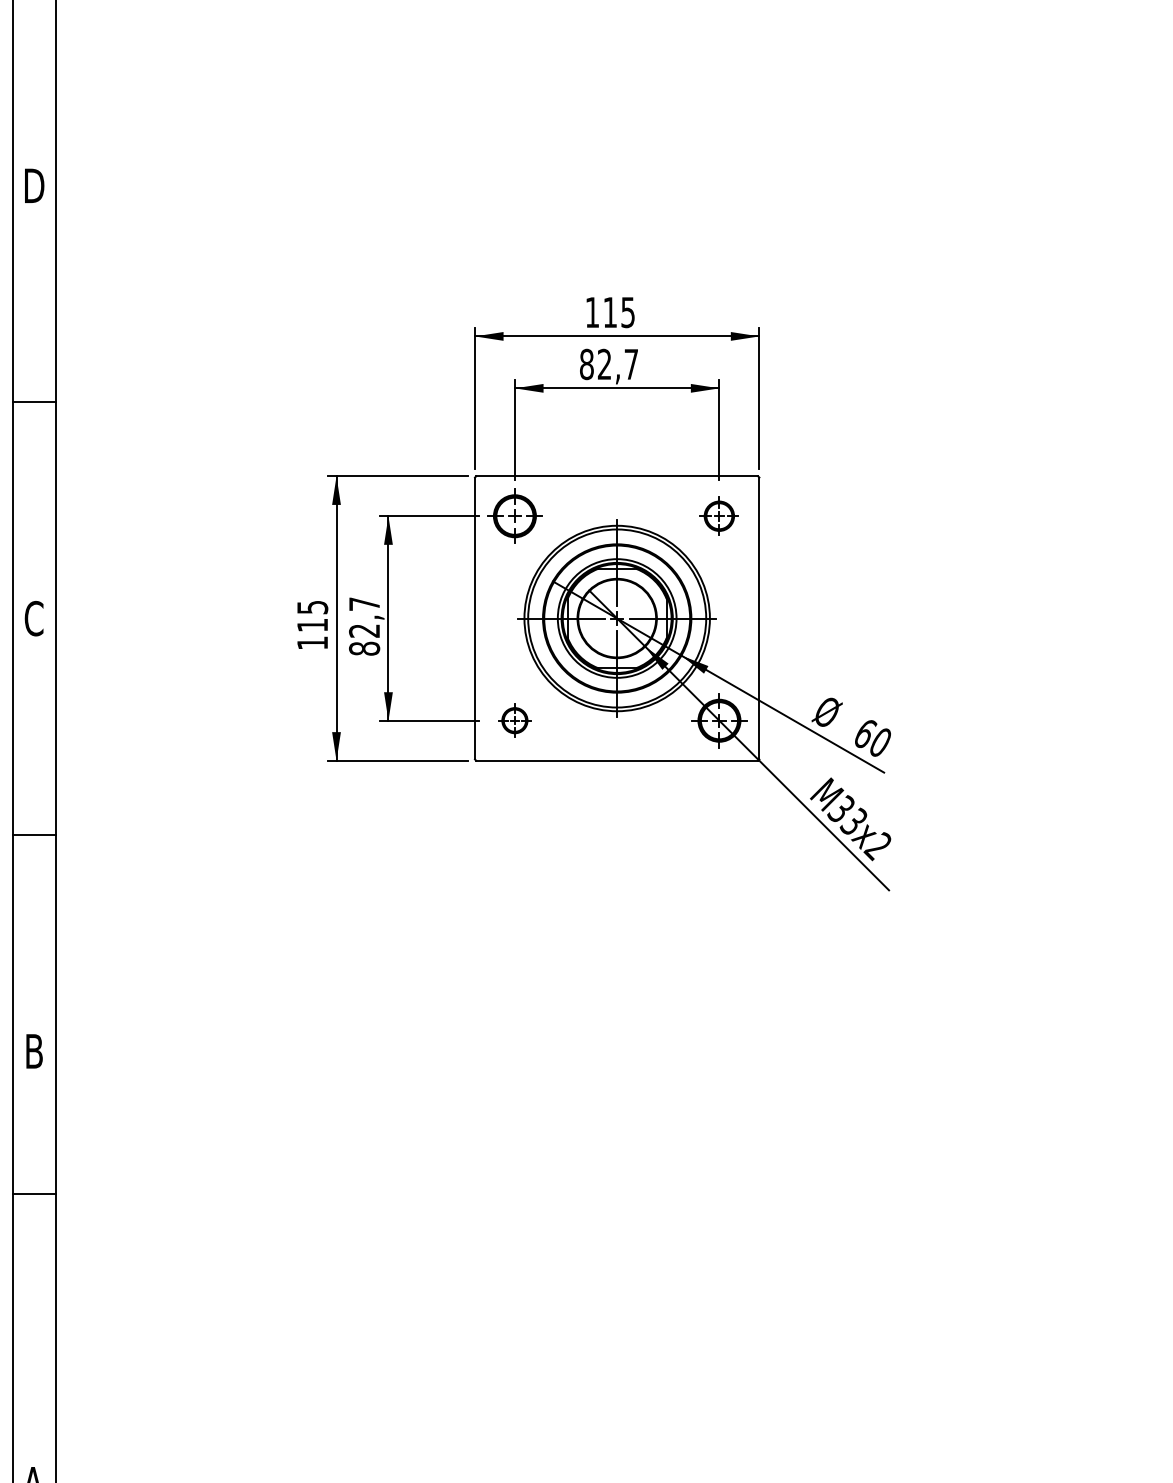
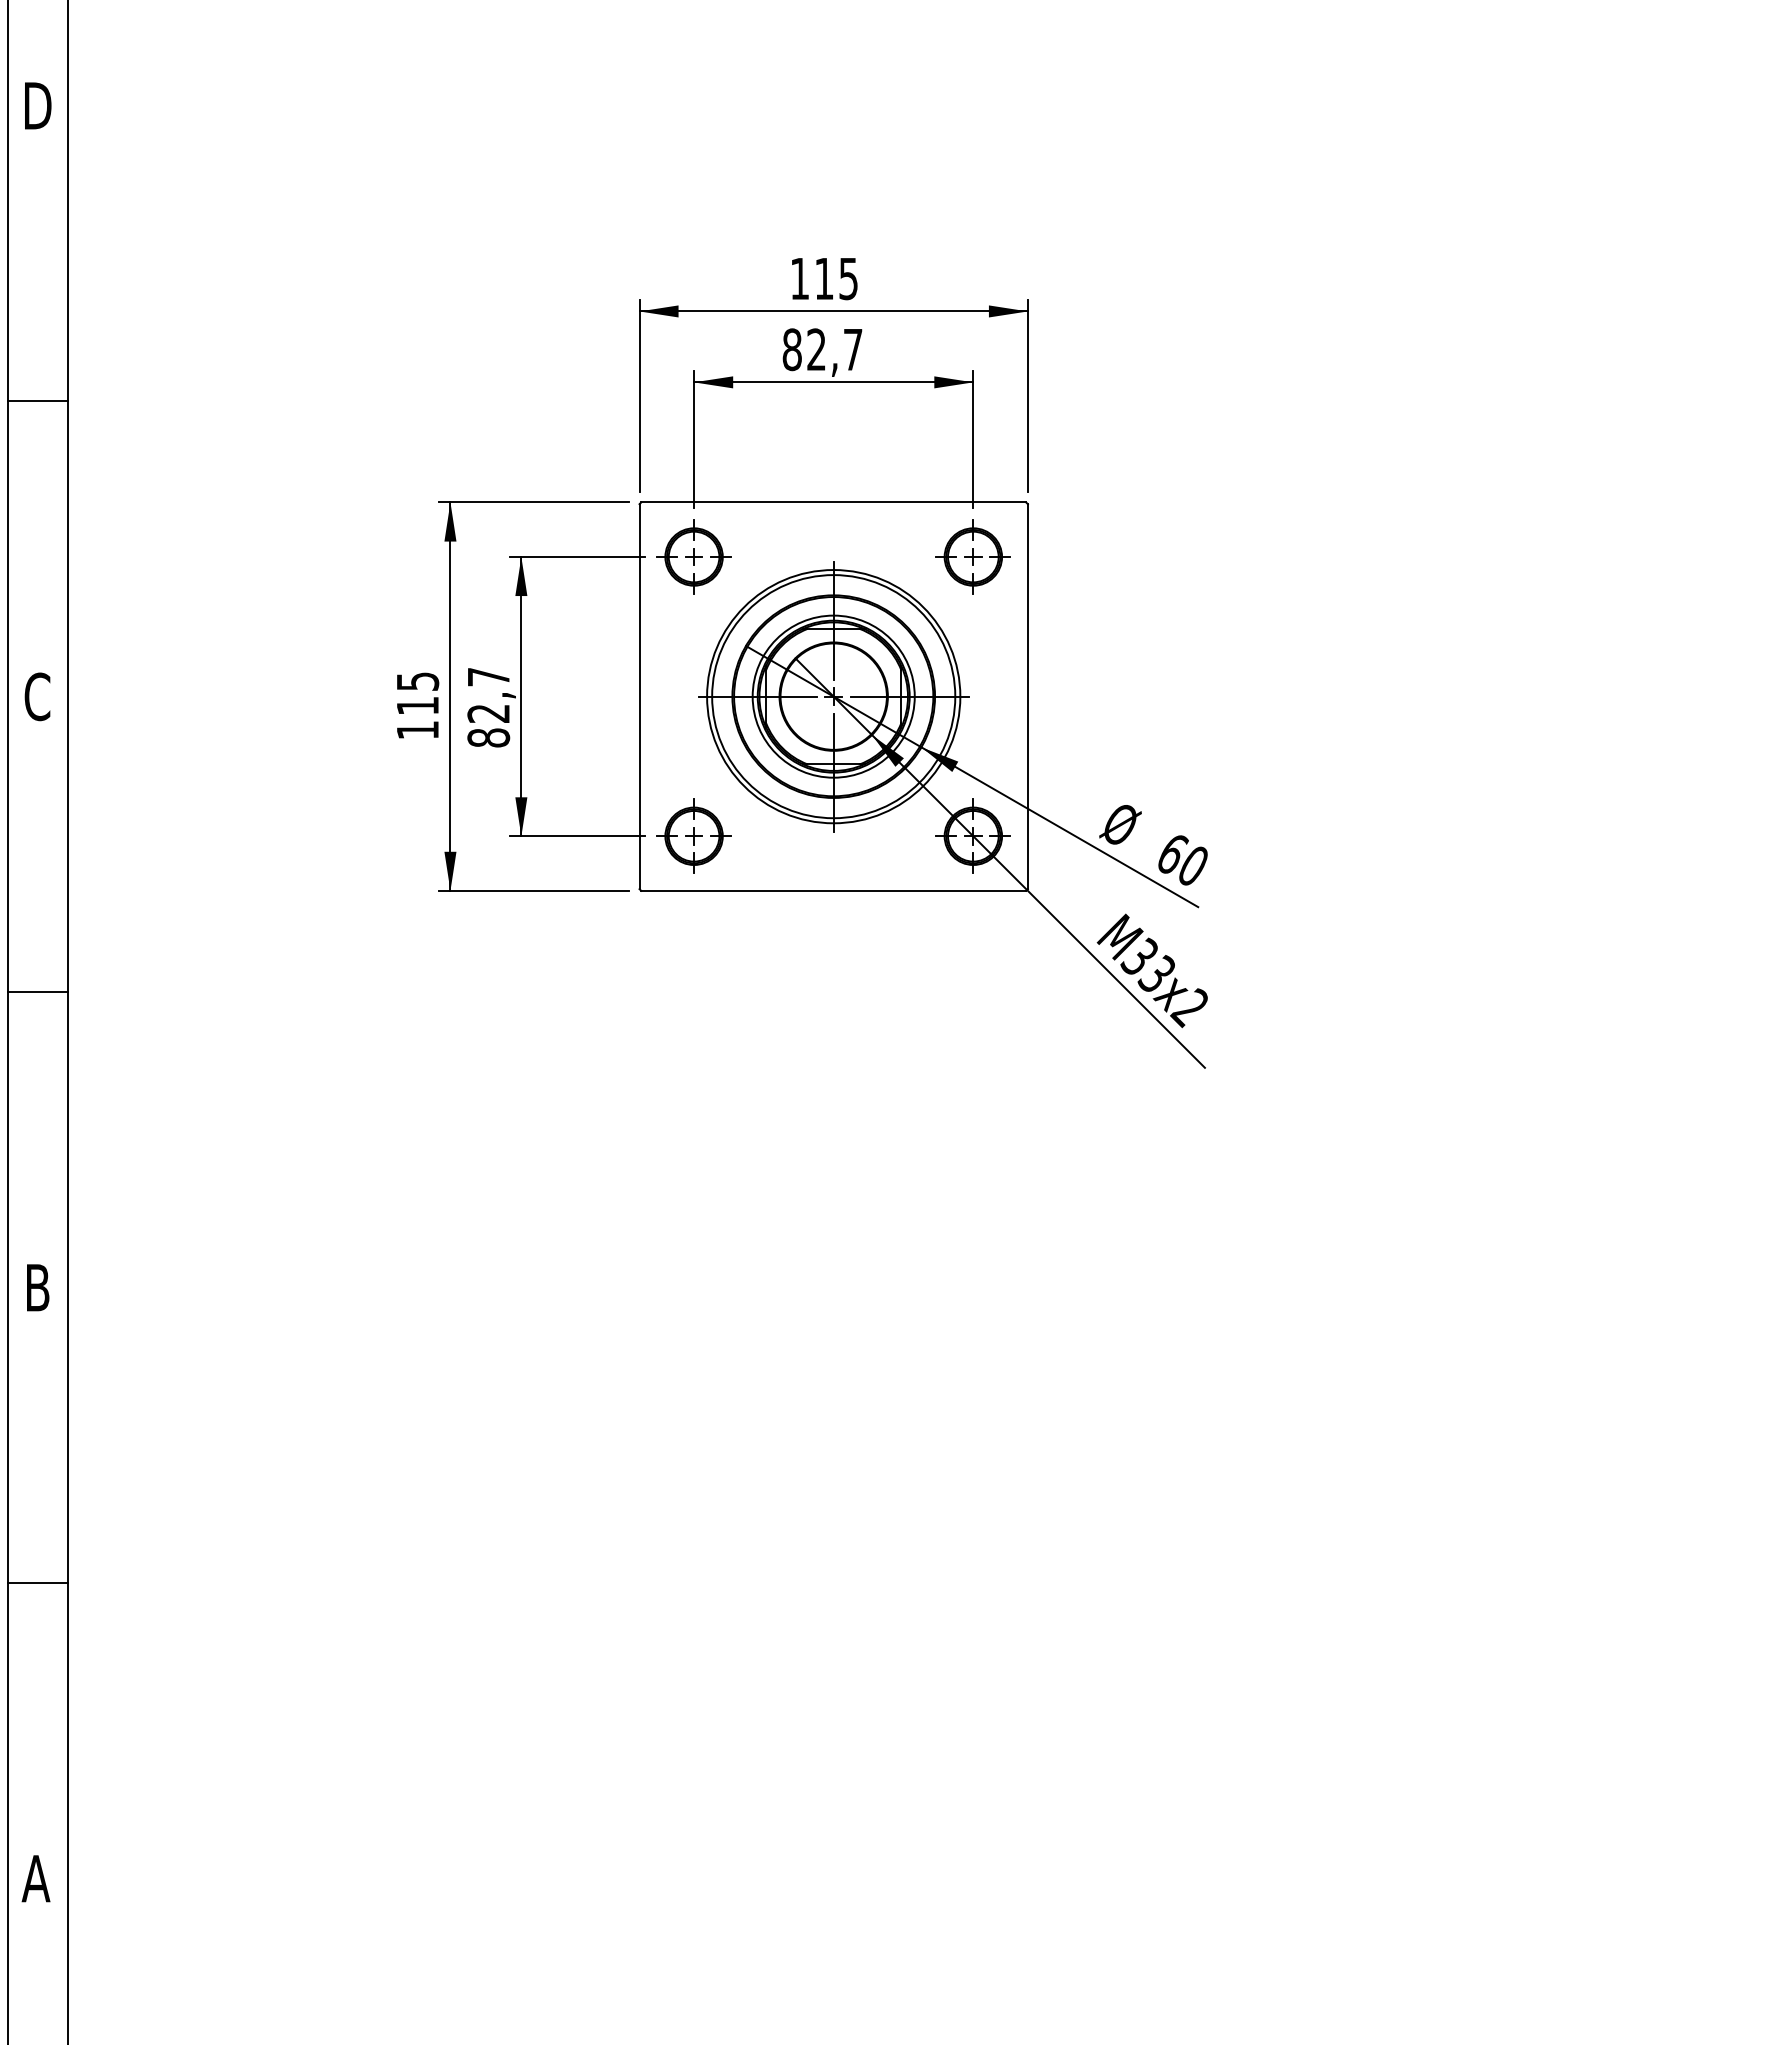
part: (718, 515) -> (972, 556), size x1.43
part: (514, 720) -> (693, 835), size x1.67
line: (34, 1193) -> (37, 1583), moved

